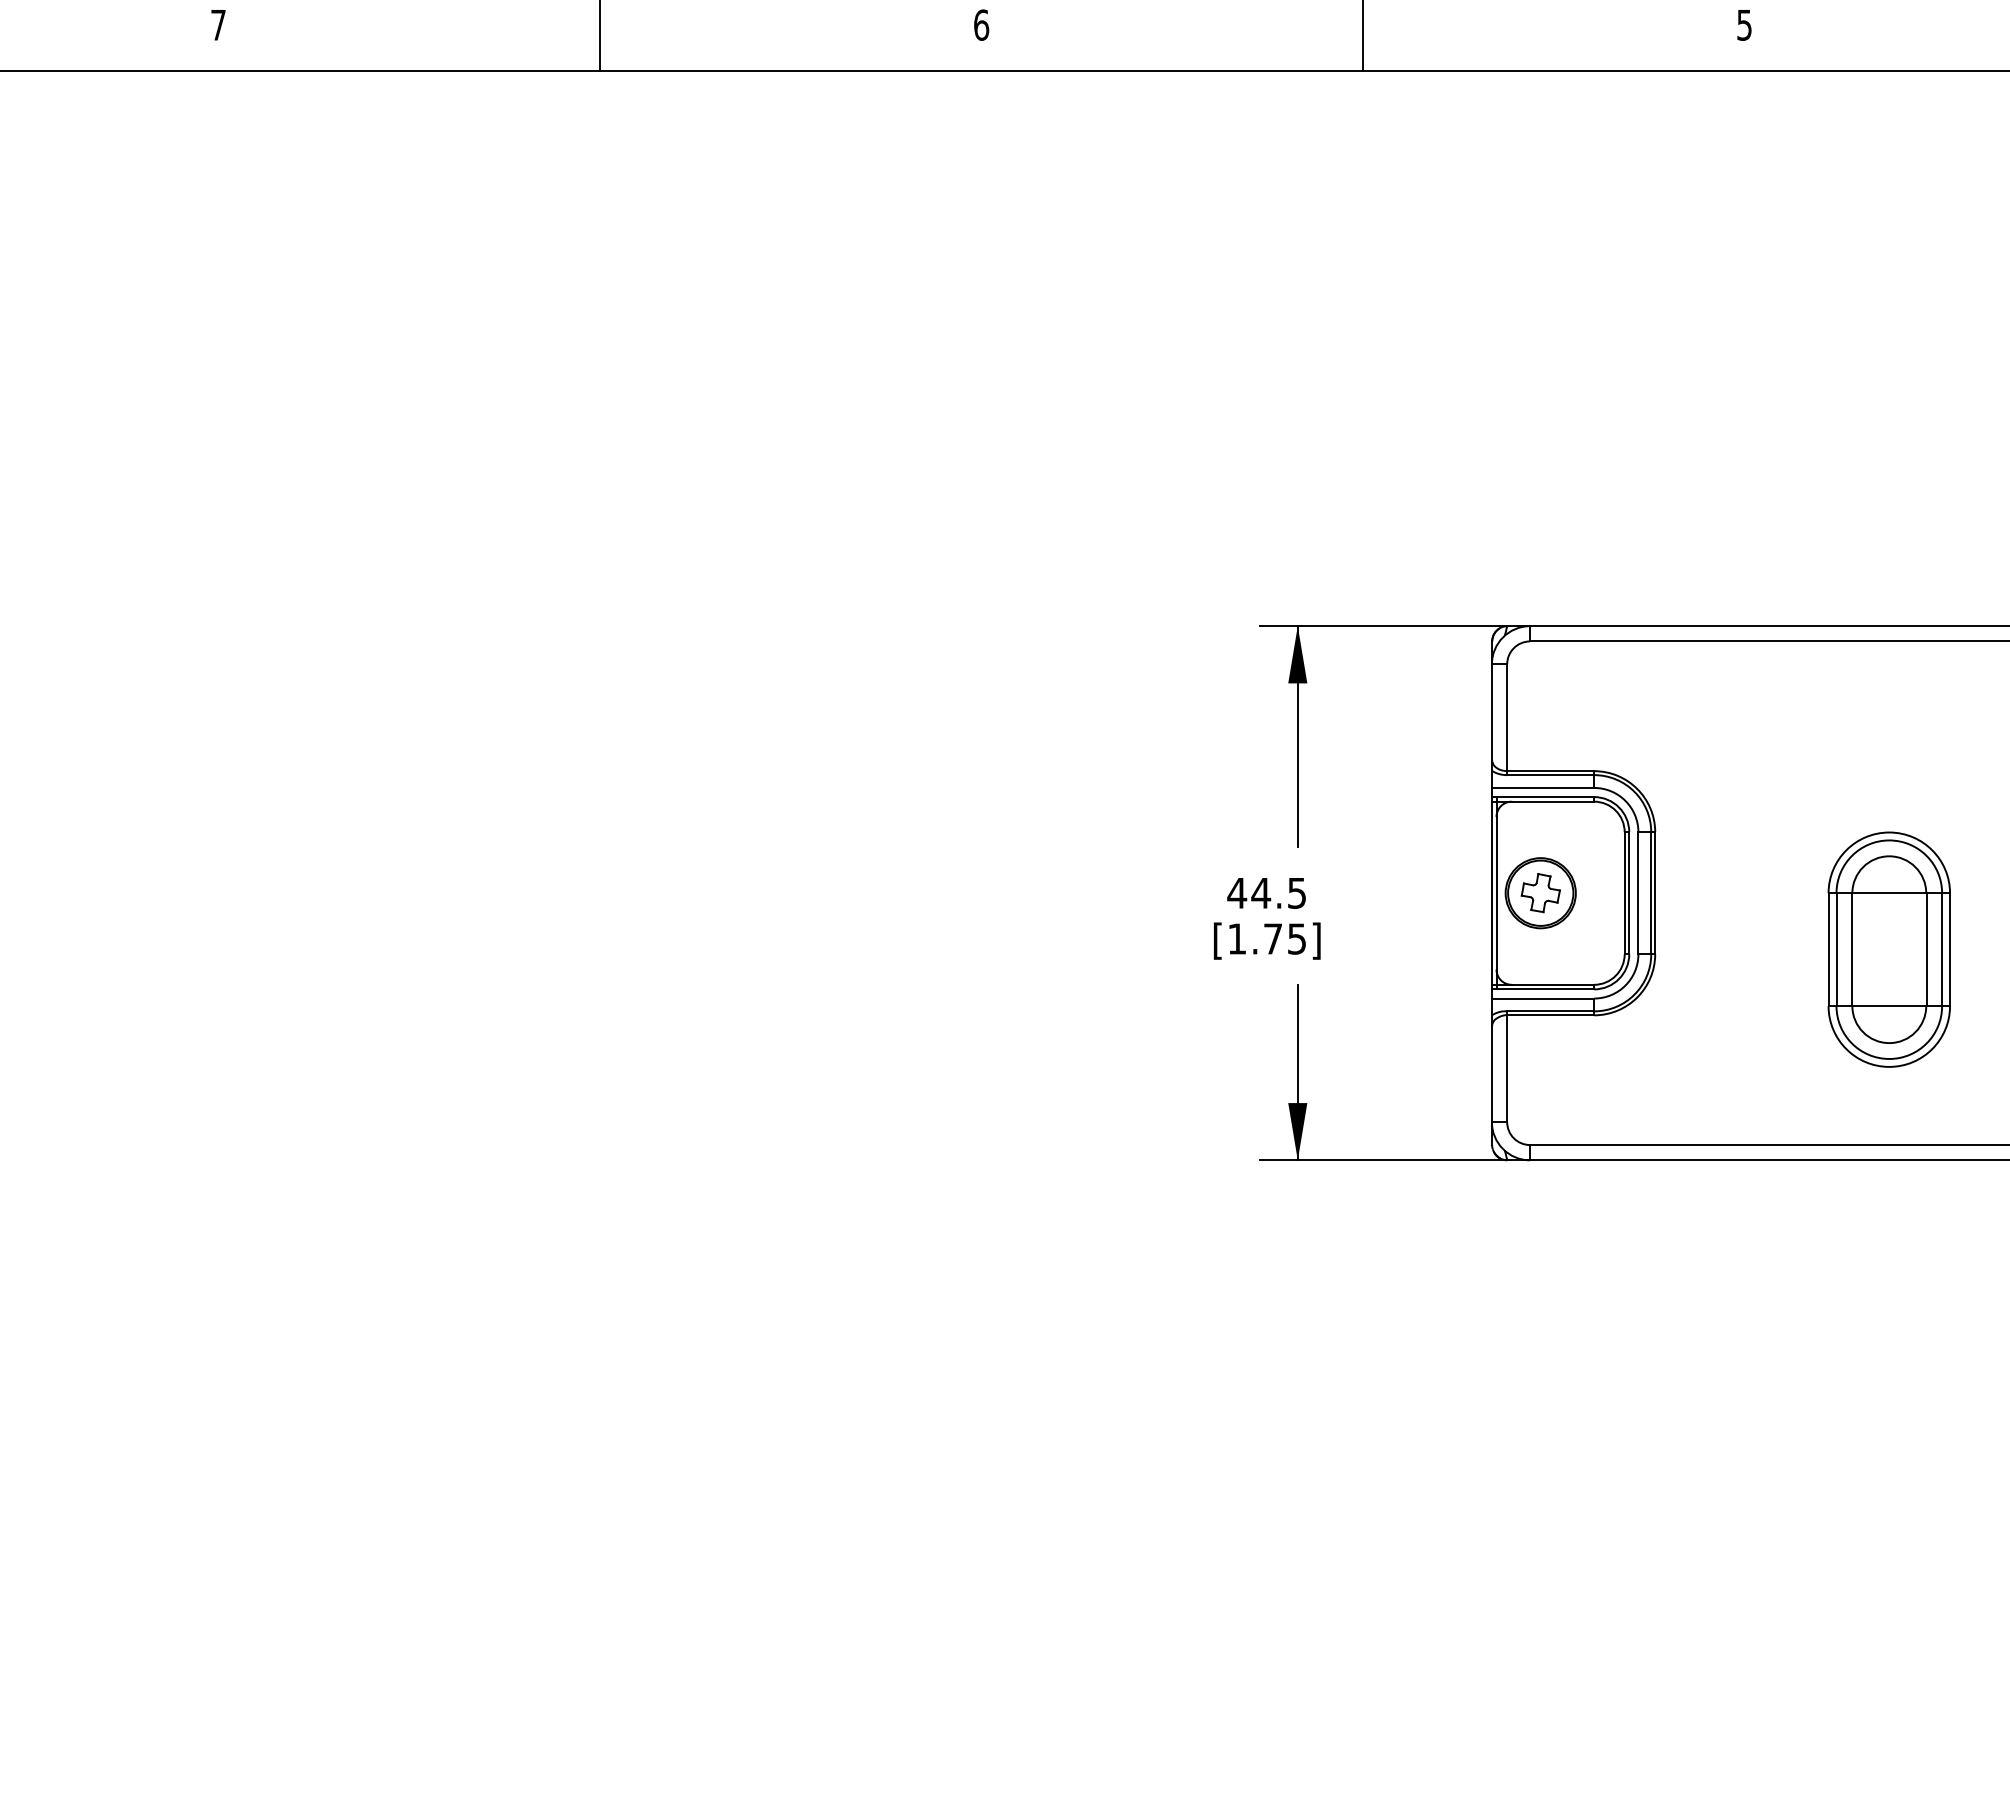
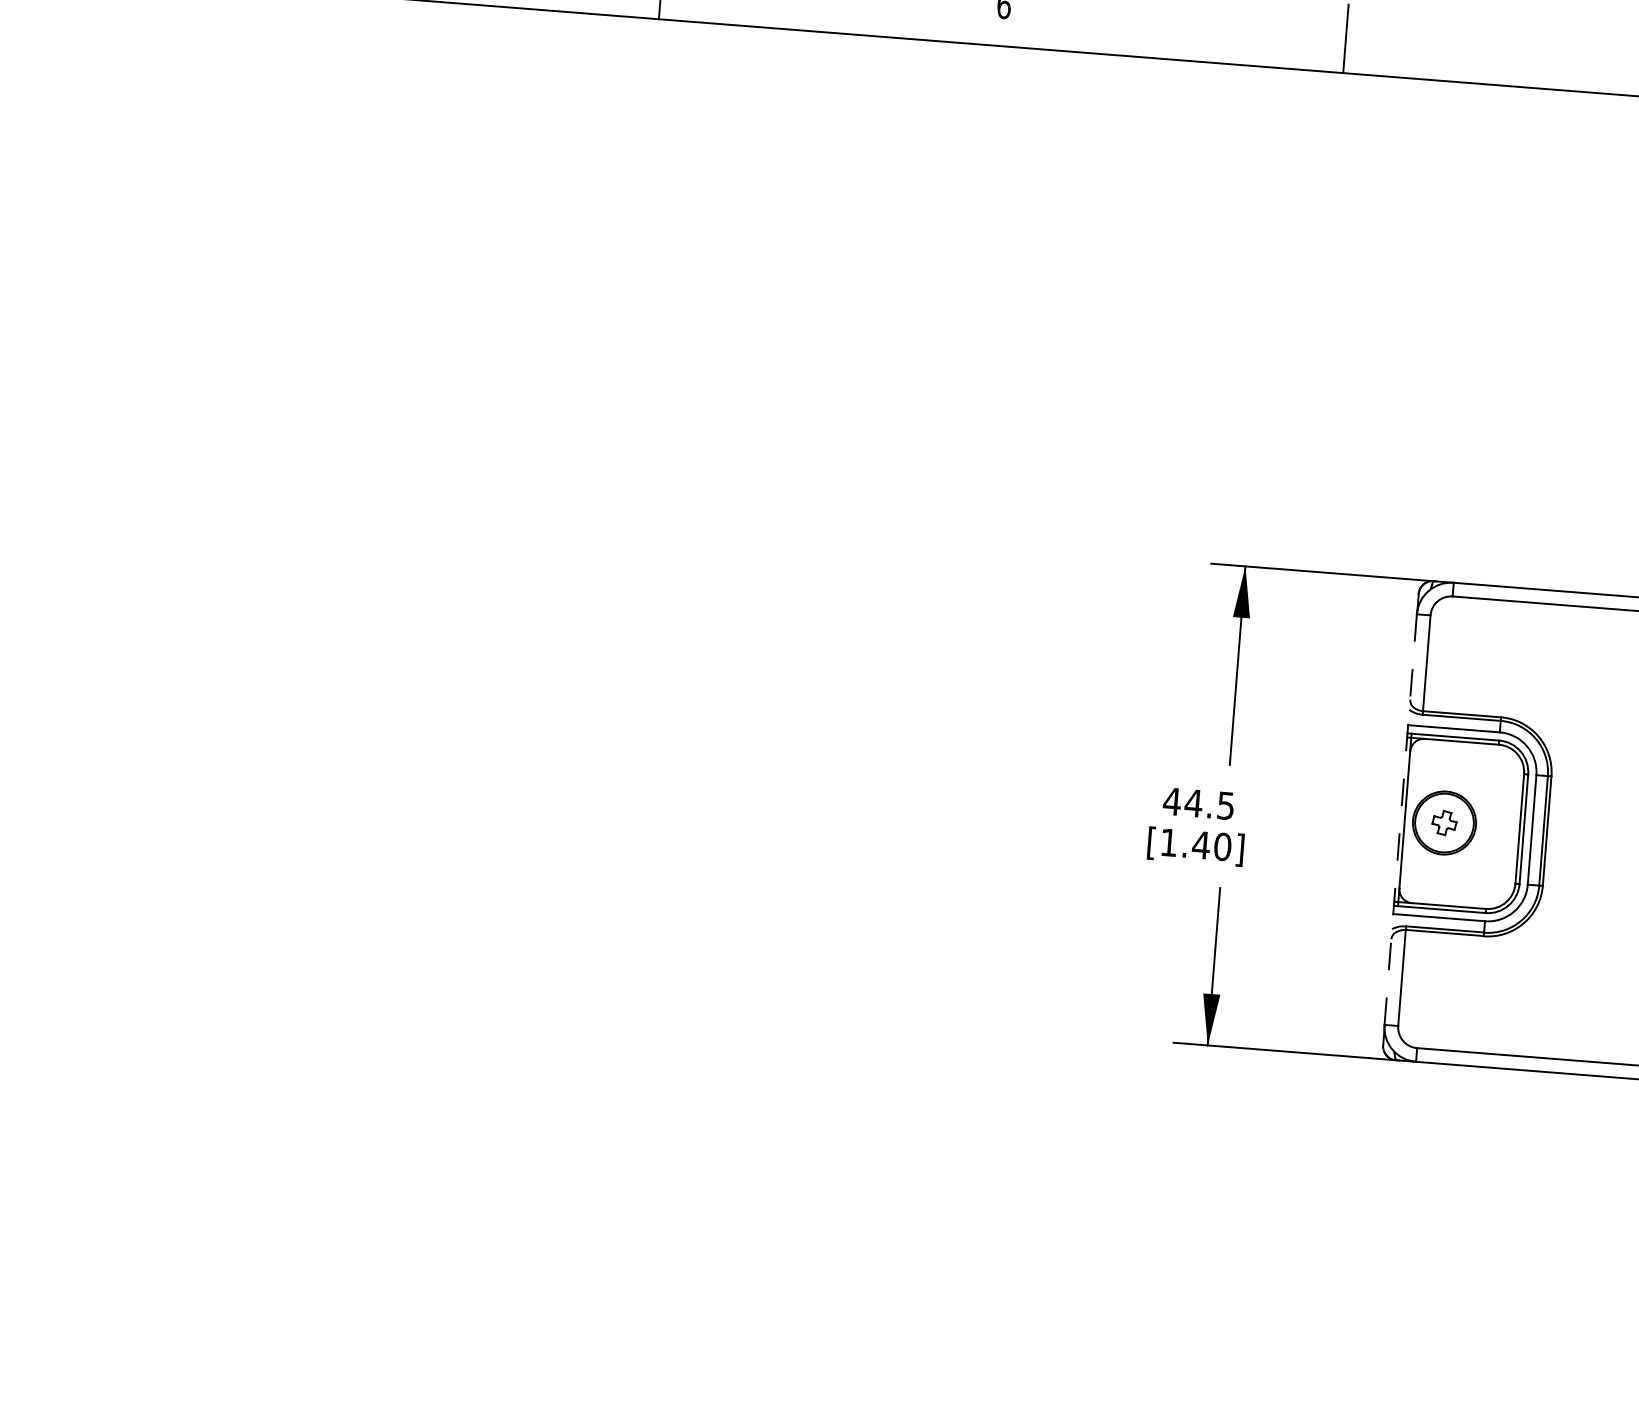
line: (1491, 893) -> (1400, 819), solid -> dashed
part: (1540, 893) -> (1444, 823), size x0.7
text: (1284, 938) -> (1211, 845), [1.75] -> [1.40]

